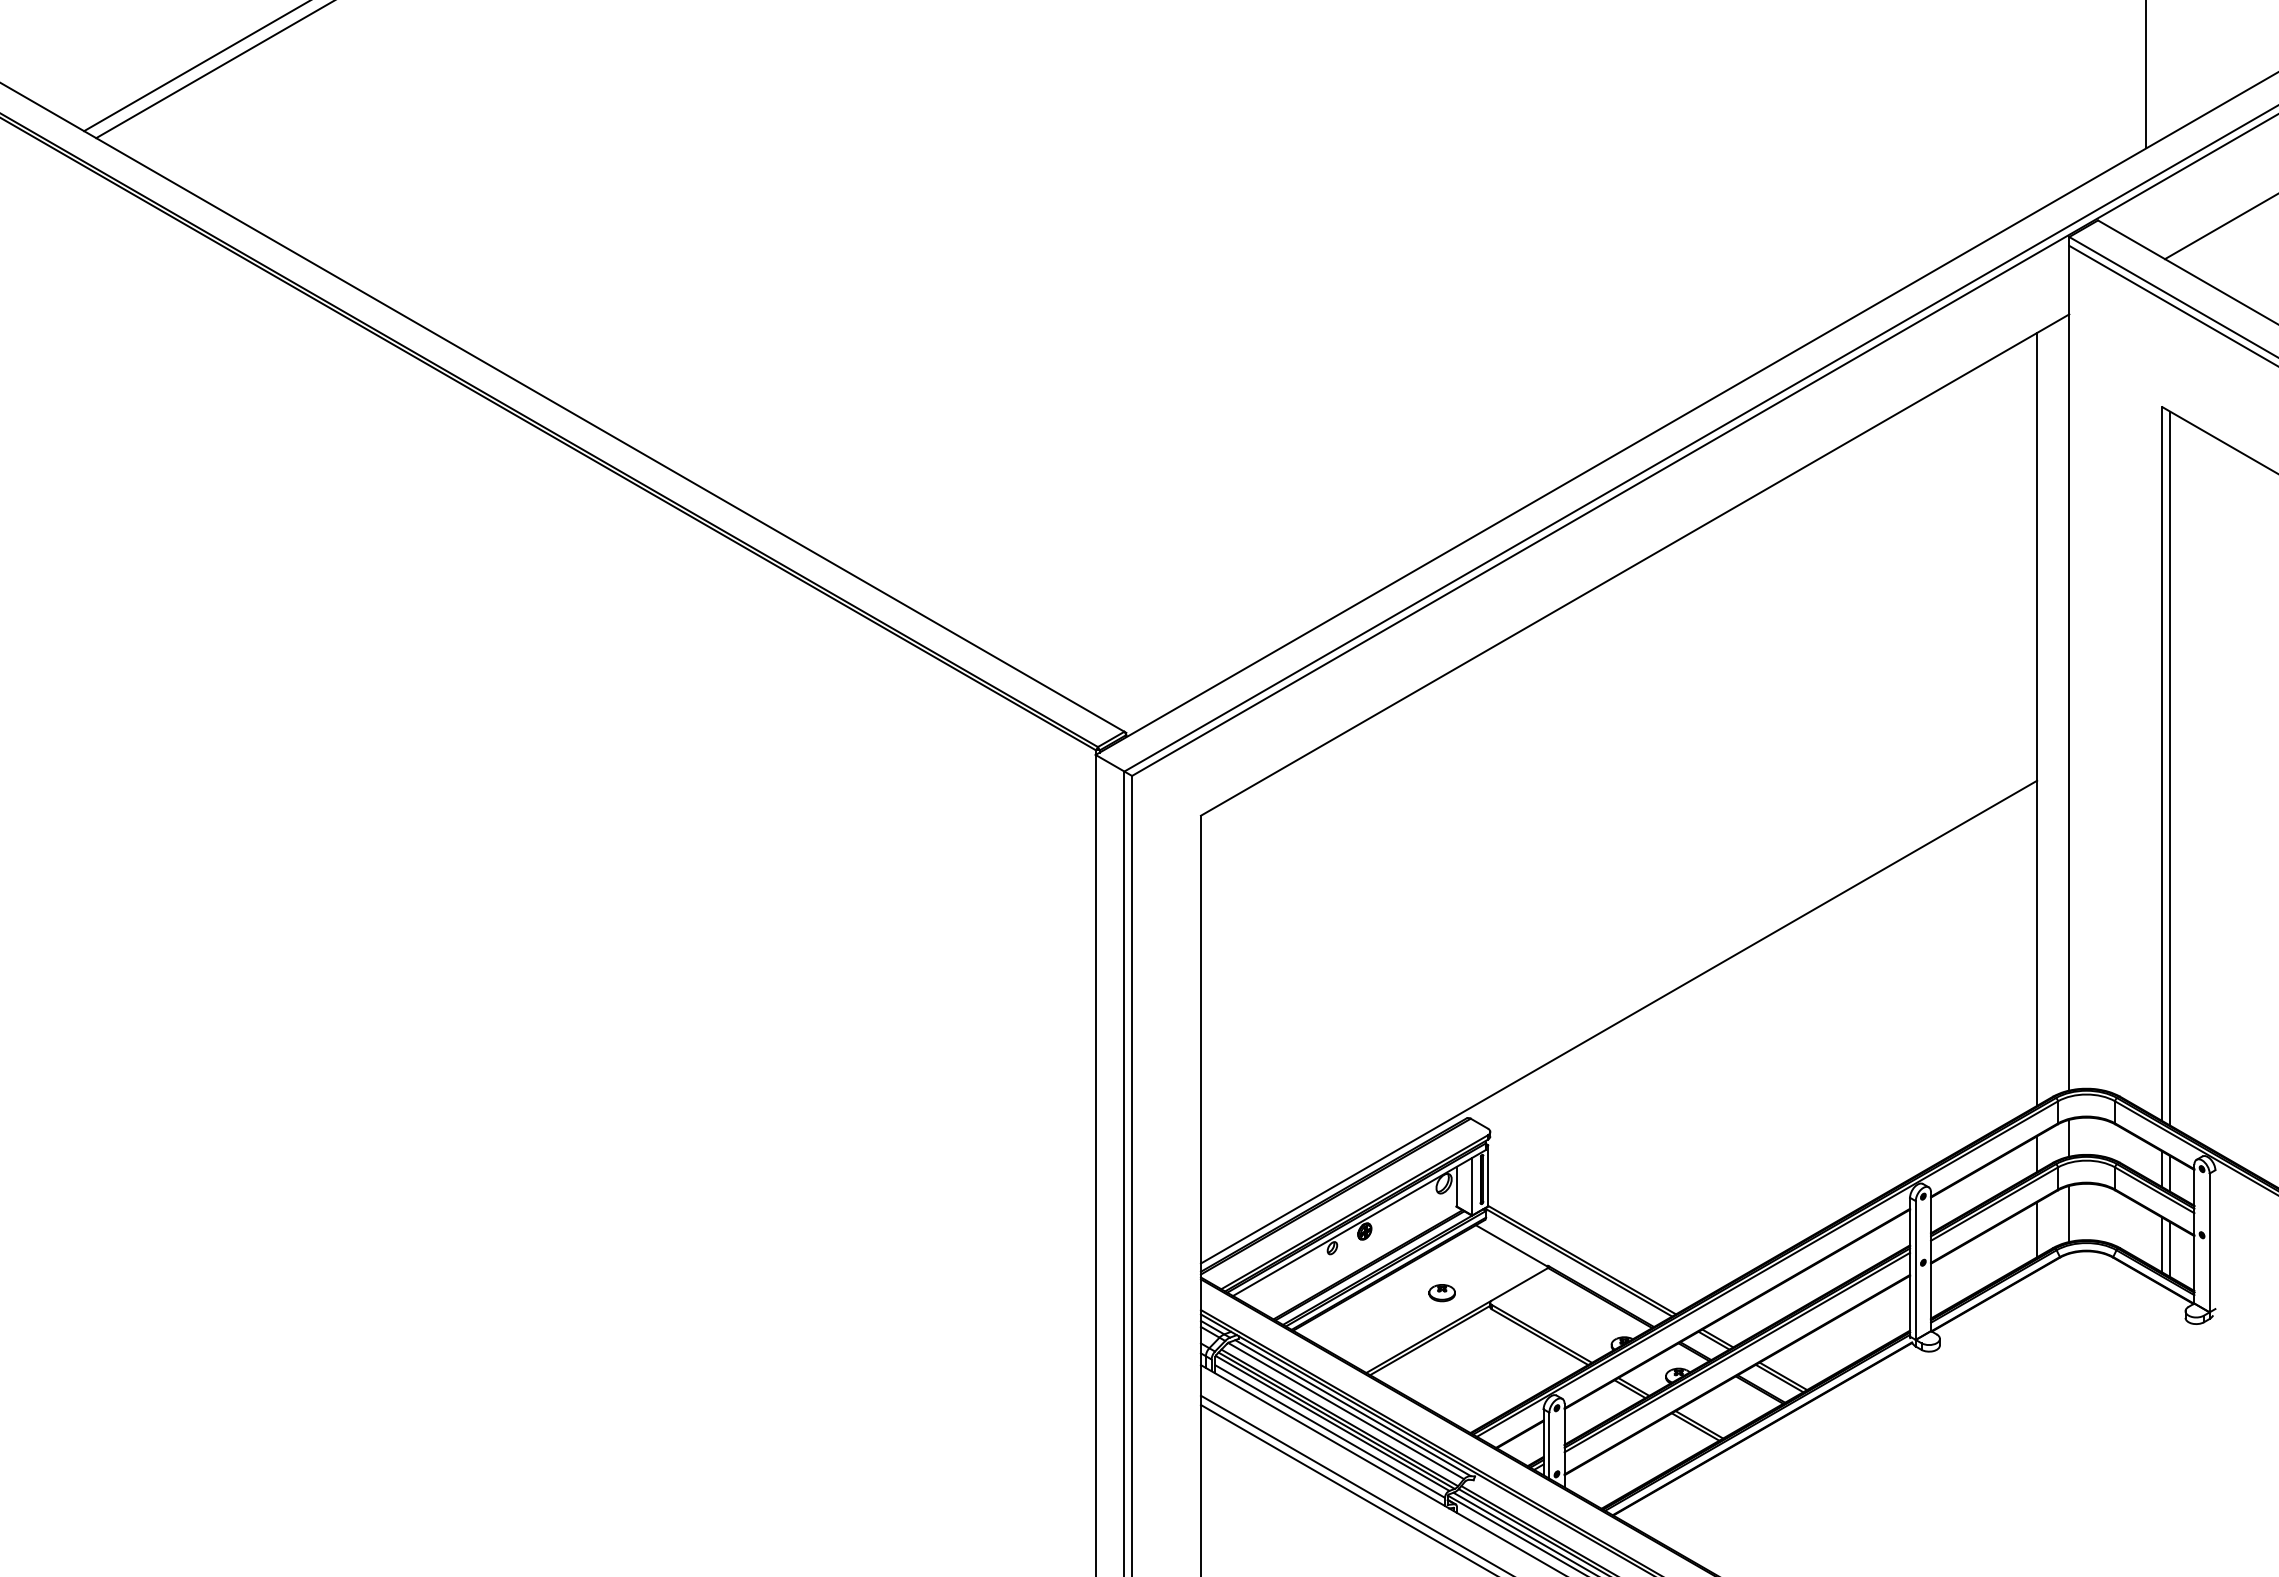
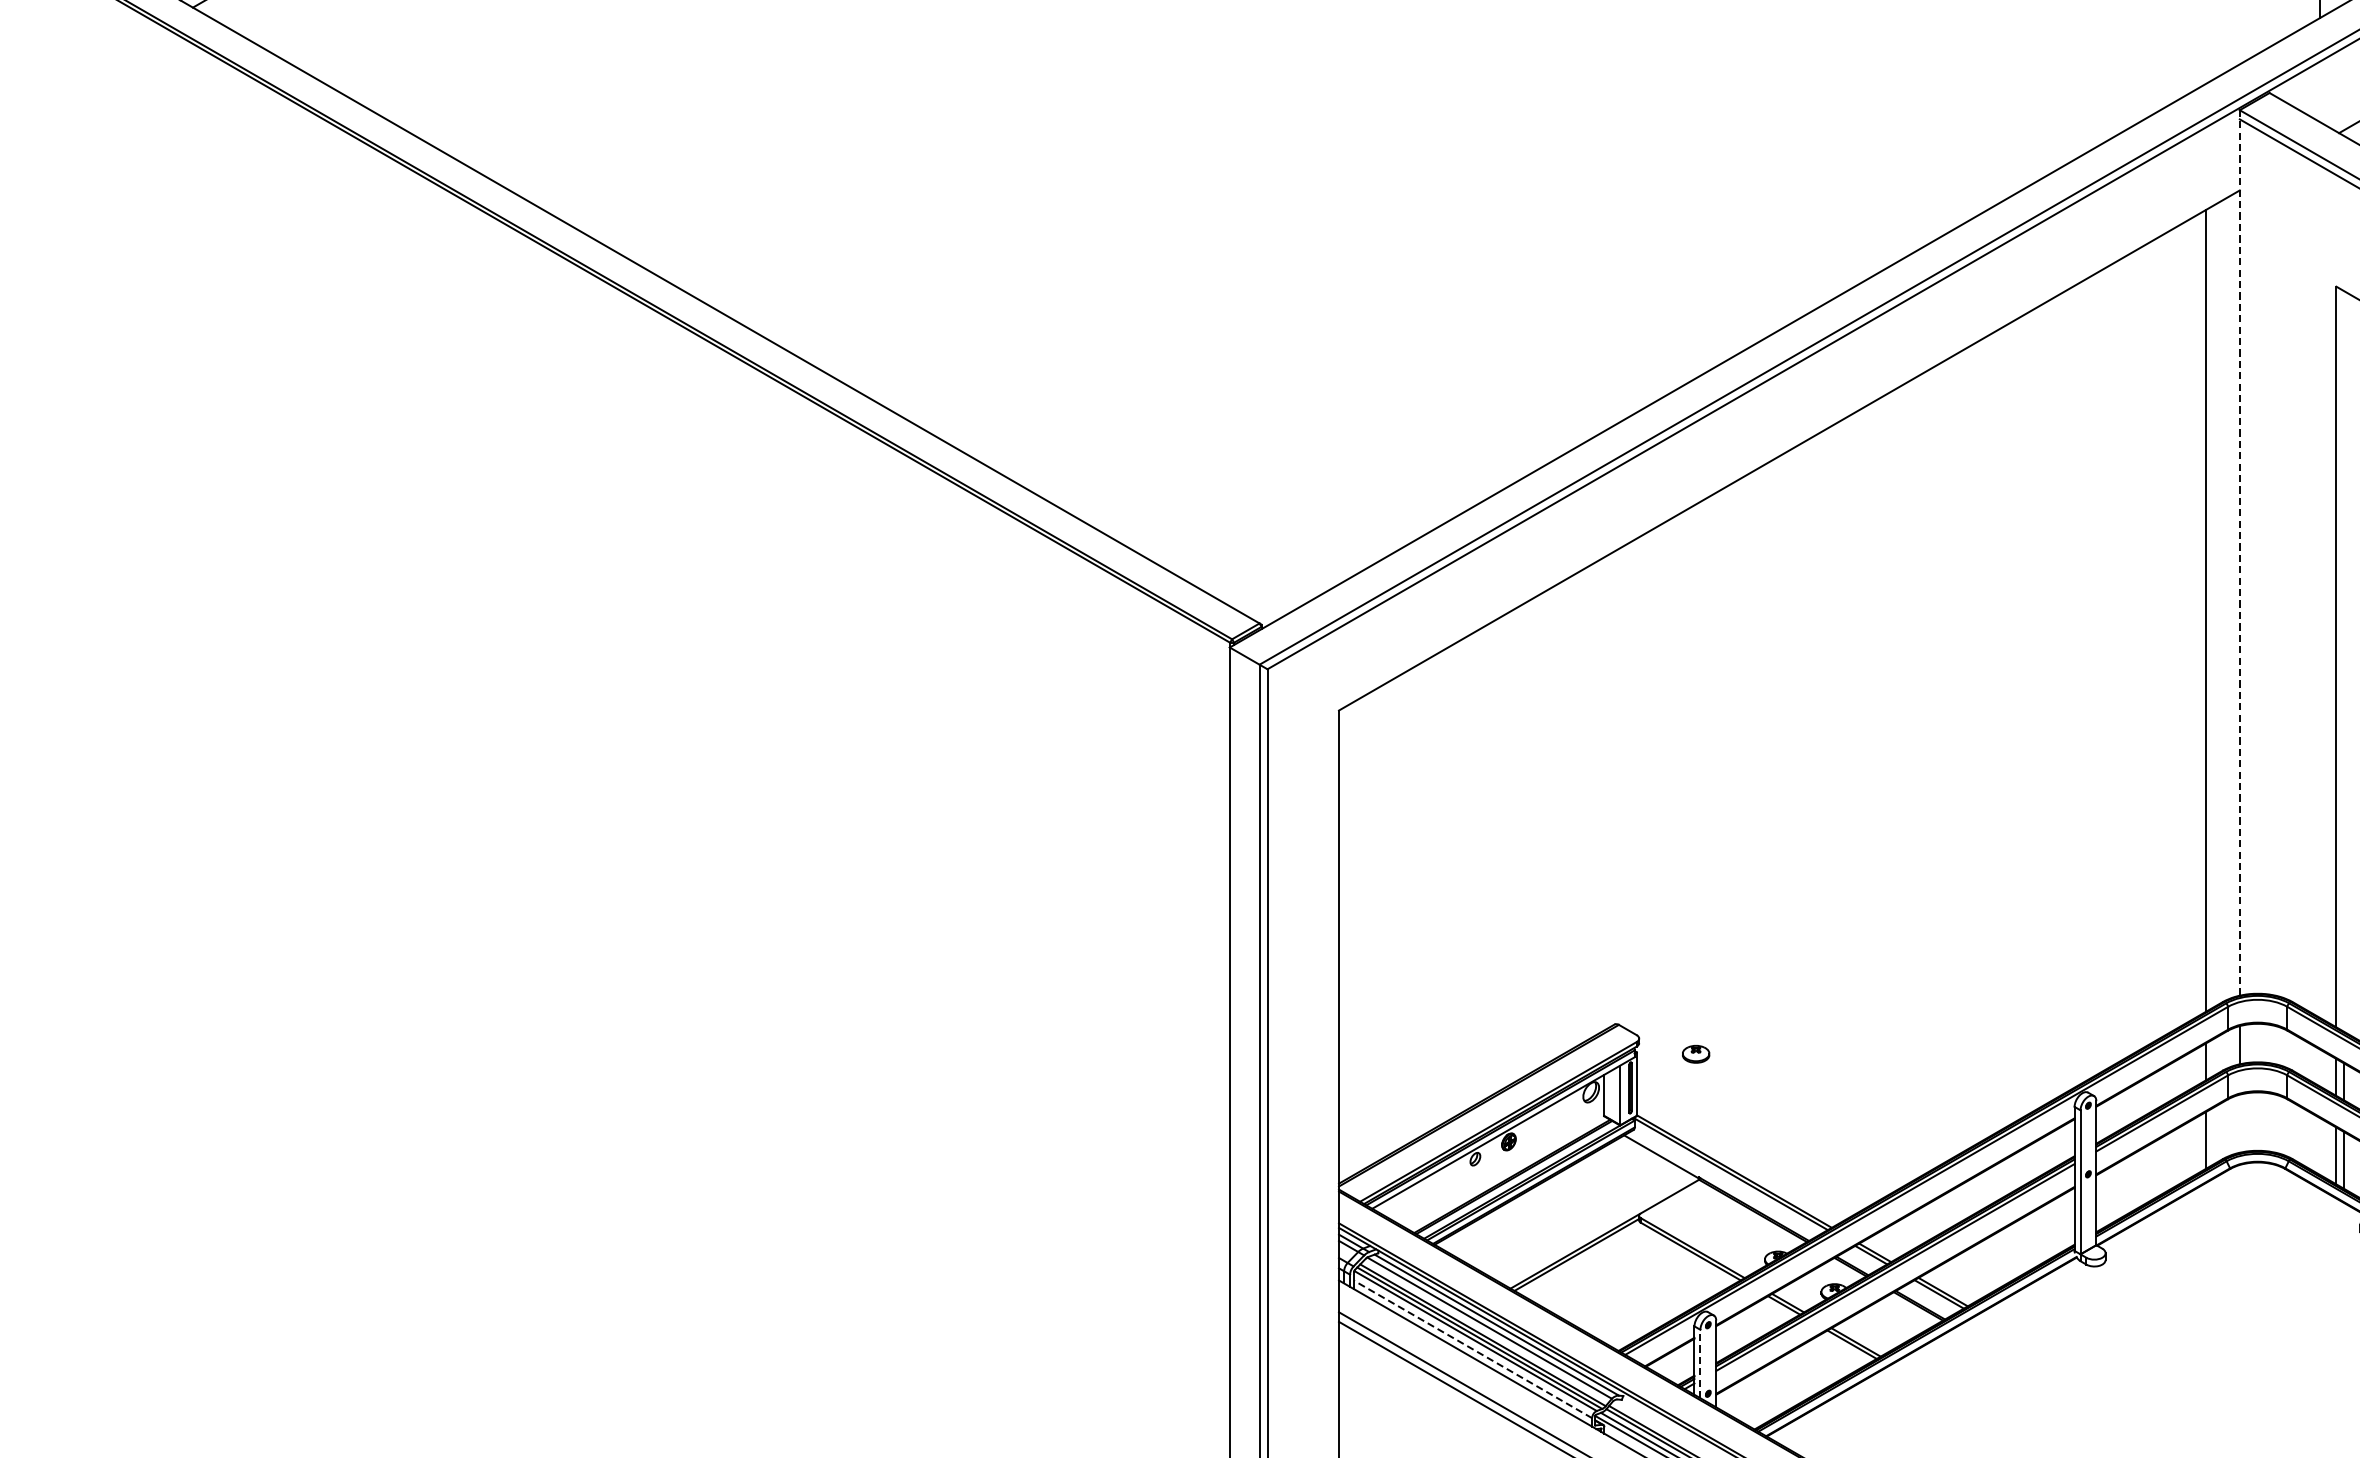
line: (2069, 663) -> (2240, 552), solid -> dashed
line: (2170, 768) -> (2344, 661), removed
line: (1618, 1021) -> (1772, 924), removed
line: (2069, 1213) -> (2240, 1123), removed
part: (1441, 1293) -> (1695, 1054), moved
line: (1330, 1431) -> (1473, 1349), solid -> dashed
line: (1549, 1445) -> (1700, 1363), solid -> dashed

